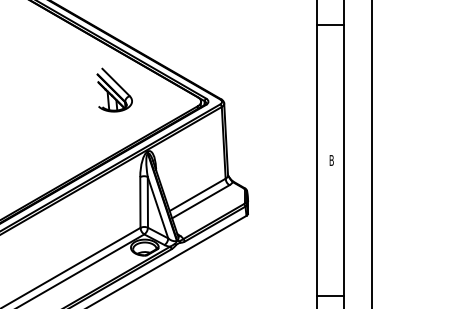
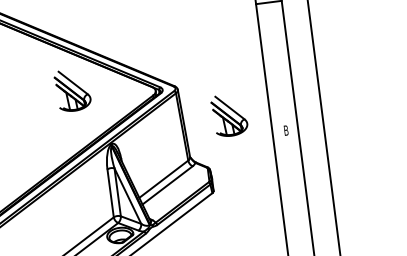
part: (274, 136) -> (229, 114), added

